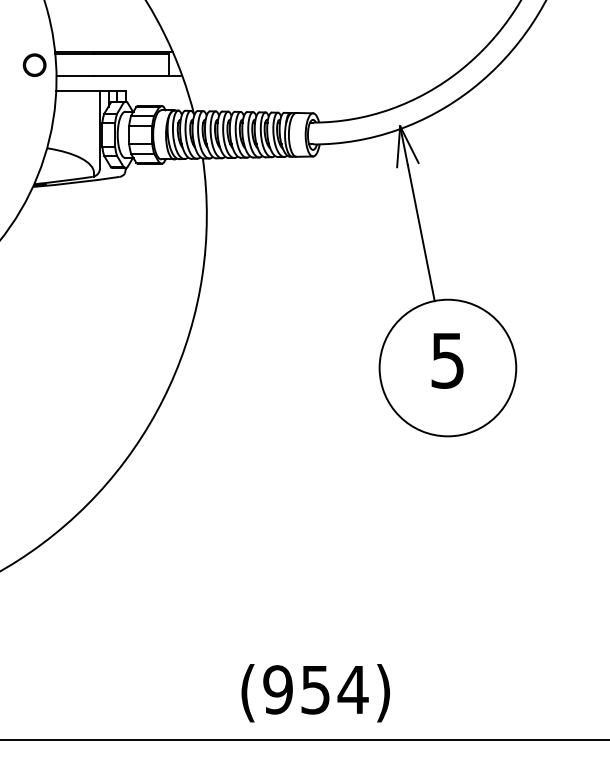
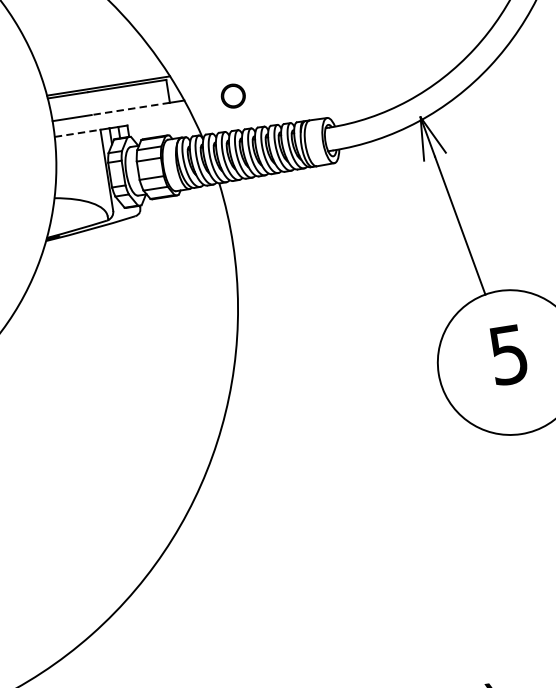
part: (34, 64) -> (233, 95), moved
line: (130, 76) -> (130, 109), solid -> dashed
line: (78, 91) -> (78, 133), solid -> dashed

